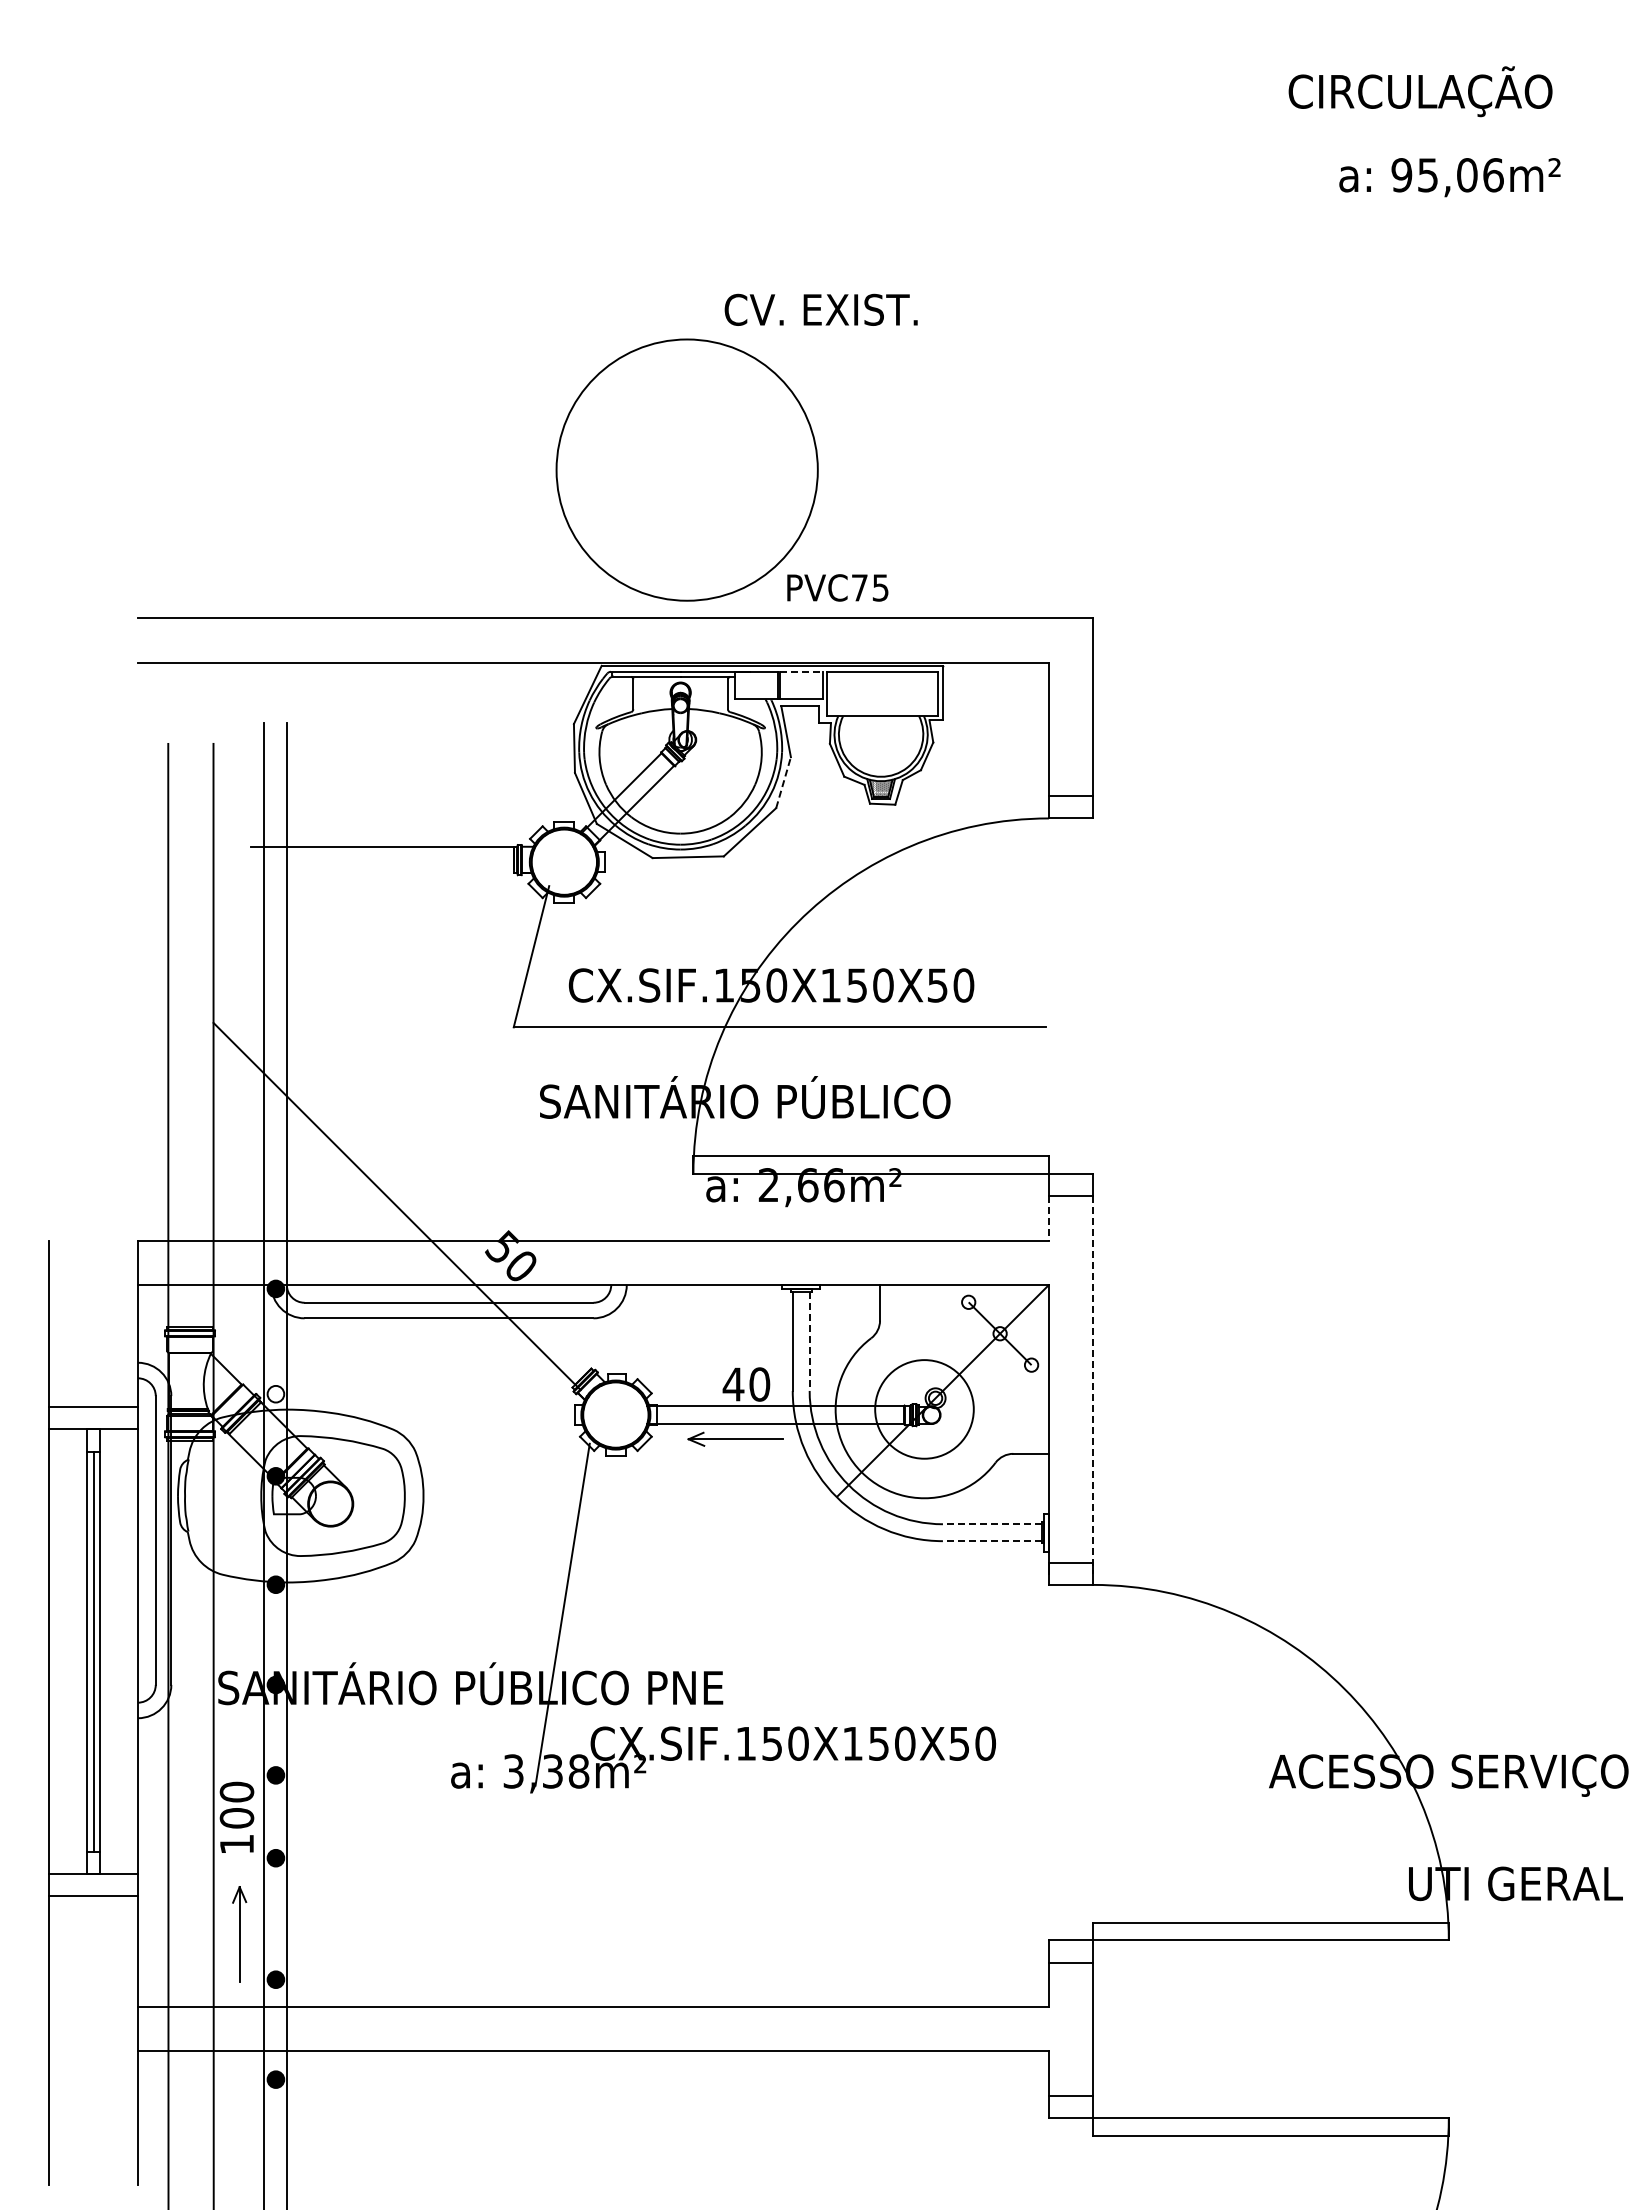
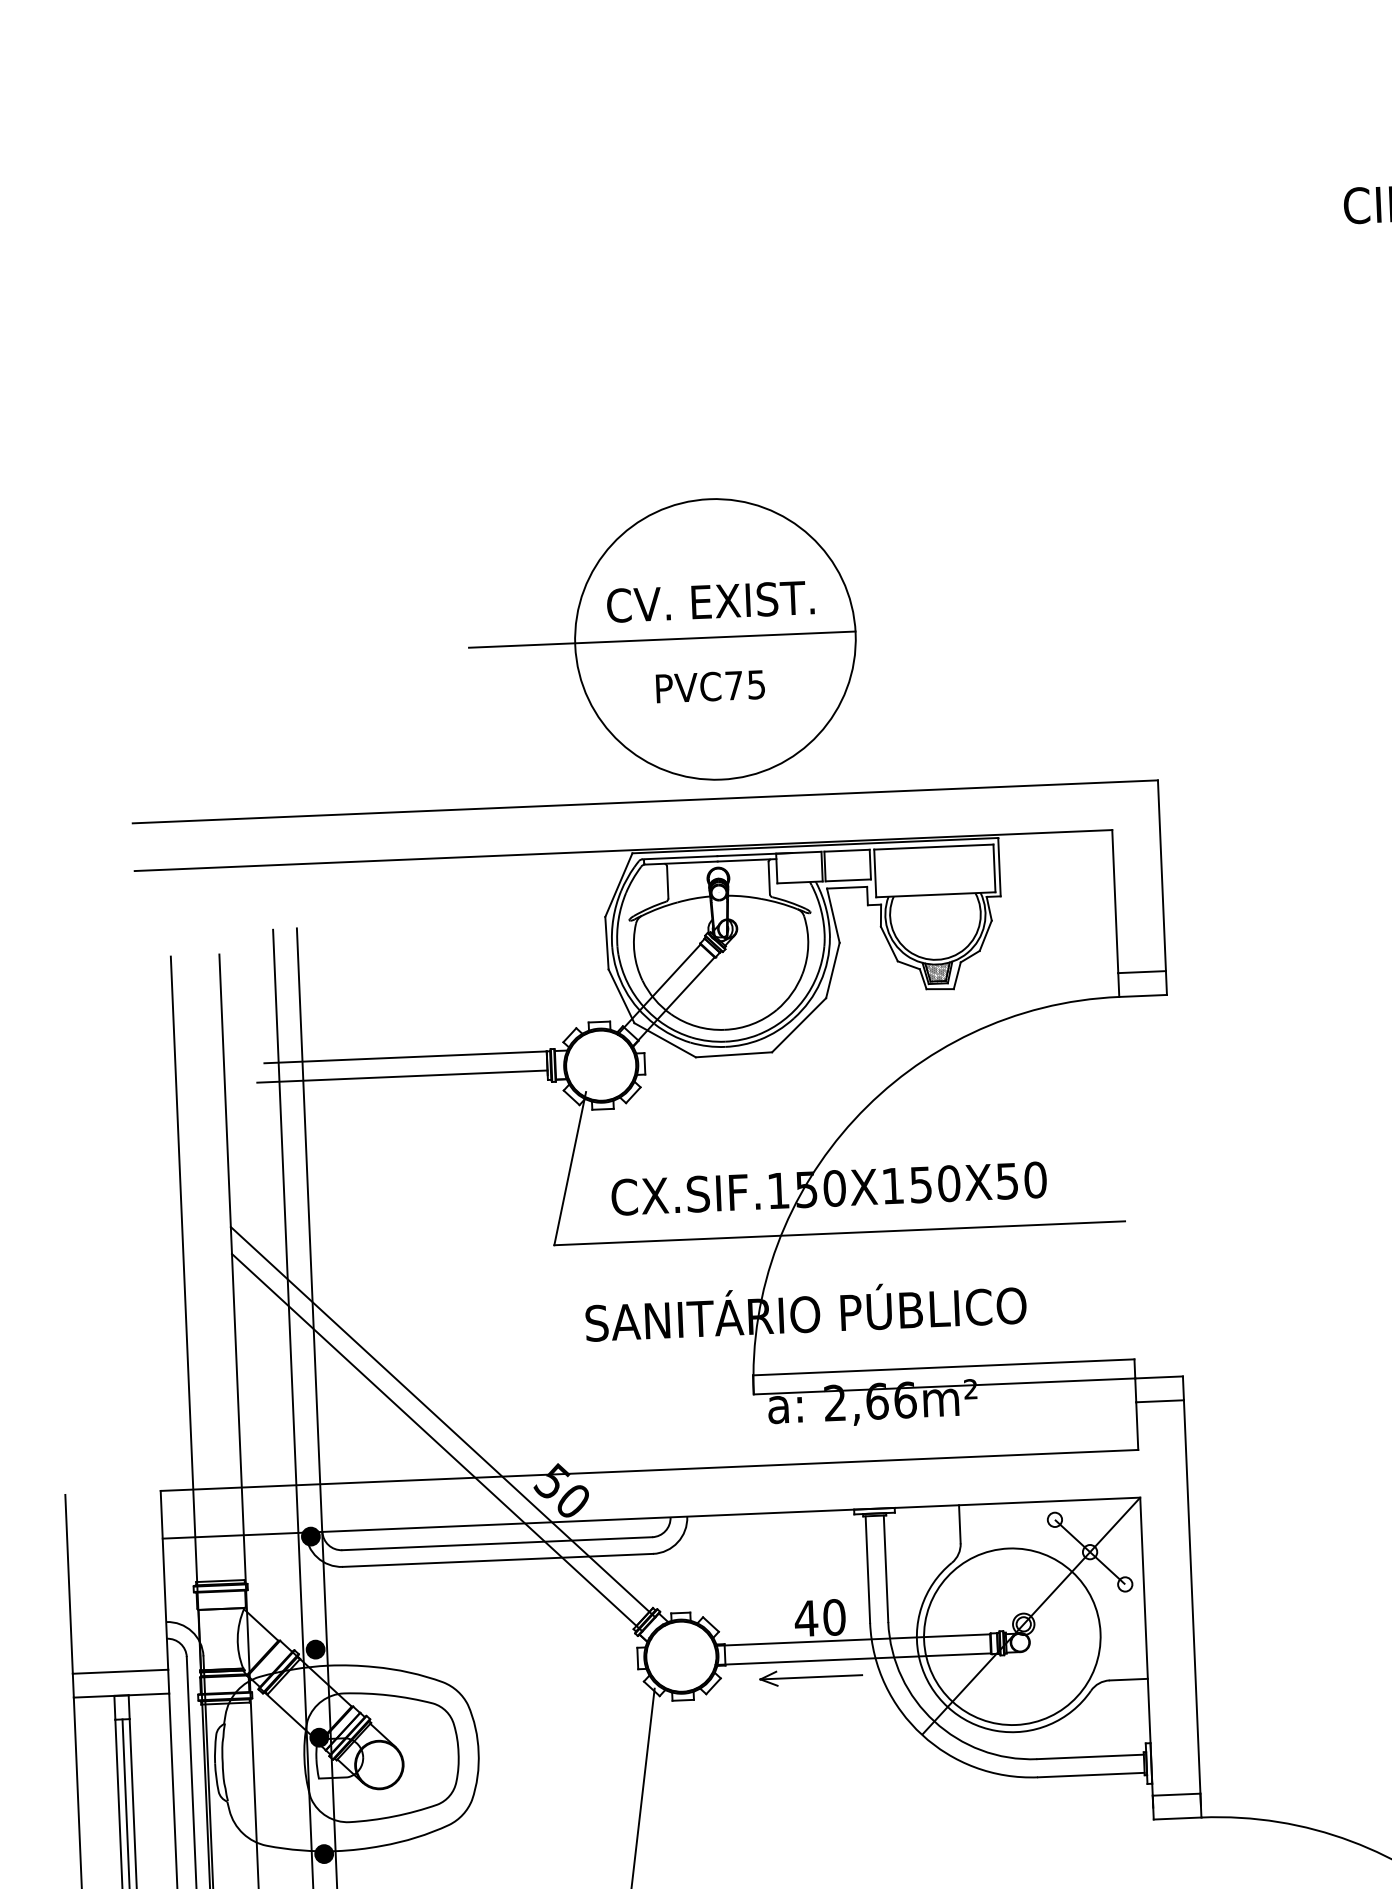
text: (820, 309) -> (709, 601), moved
line: (637, 468) -> (662, 639), added
text: (837, 587) -> (710, 686), moved
line: (801, 671) -> (847, 850), dashed -> solid
line: (783, 782) -> (832, 970), dashed -> solid
line: (378, 864) -> (401, 1076), added
line: (403, 1187) -> (443, 1422), added
line: (1048, 1218) -> (1136, 1426), dashed -> solid
line: (809, 1341) -> (885, 1569), dashed -> solid
line: (1093, 1384) -> (1192, 1602), dashed -> solid
fill: (275, 1393) -> (315, 1648), added
circle: (924, 1409) -> (1012, 1636), size x1.67
line: (992, 1524) -> (1090, 1757), dashed -> solid
line: (992, 1541) -> (1091, 1775), dashed -> solid

